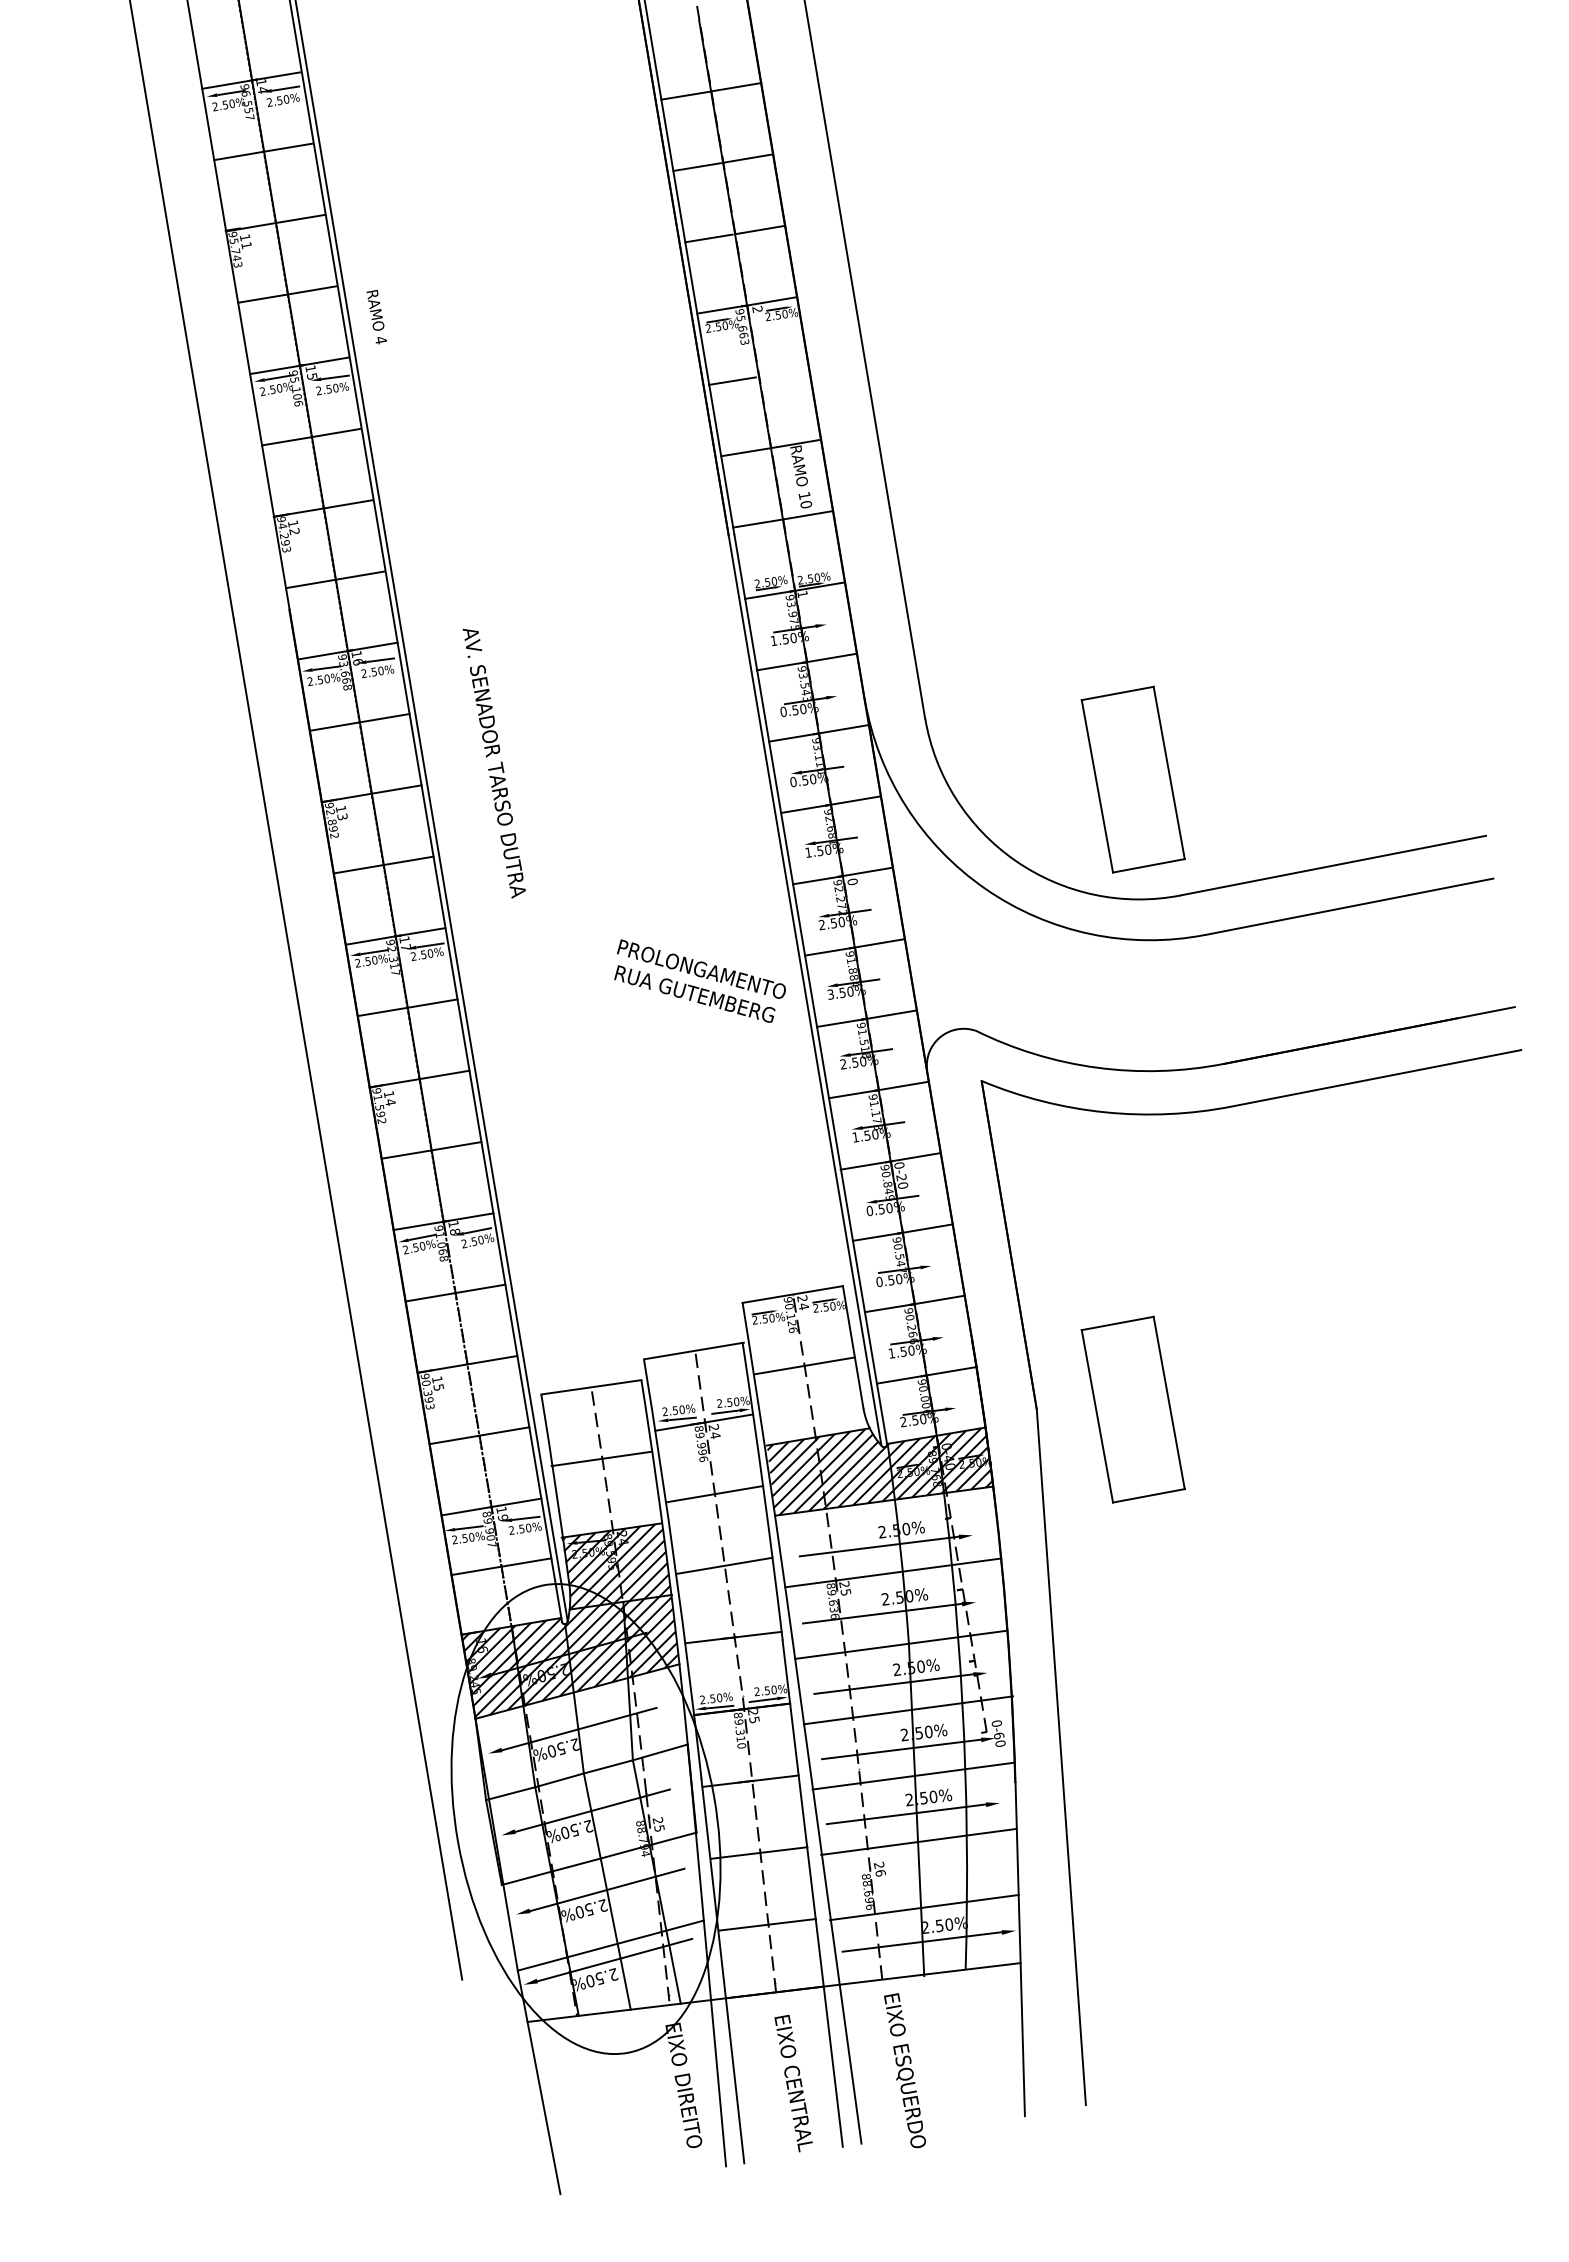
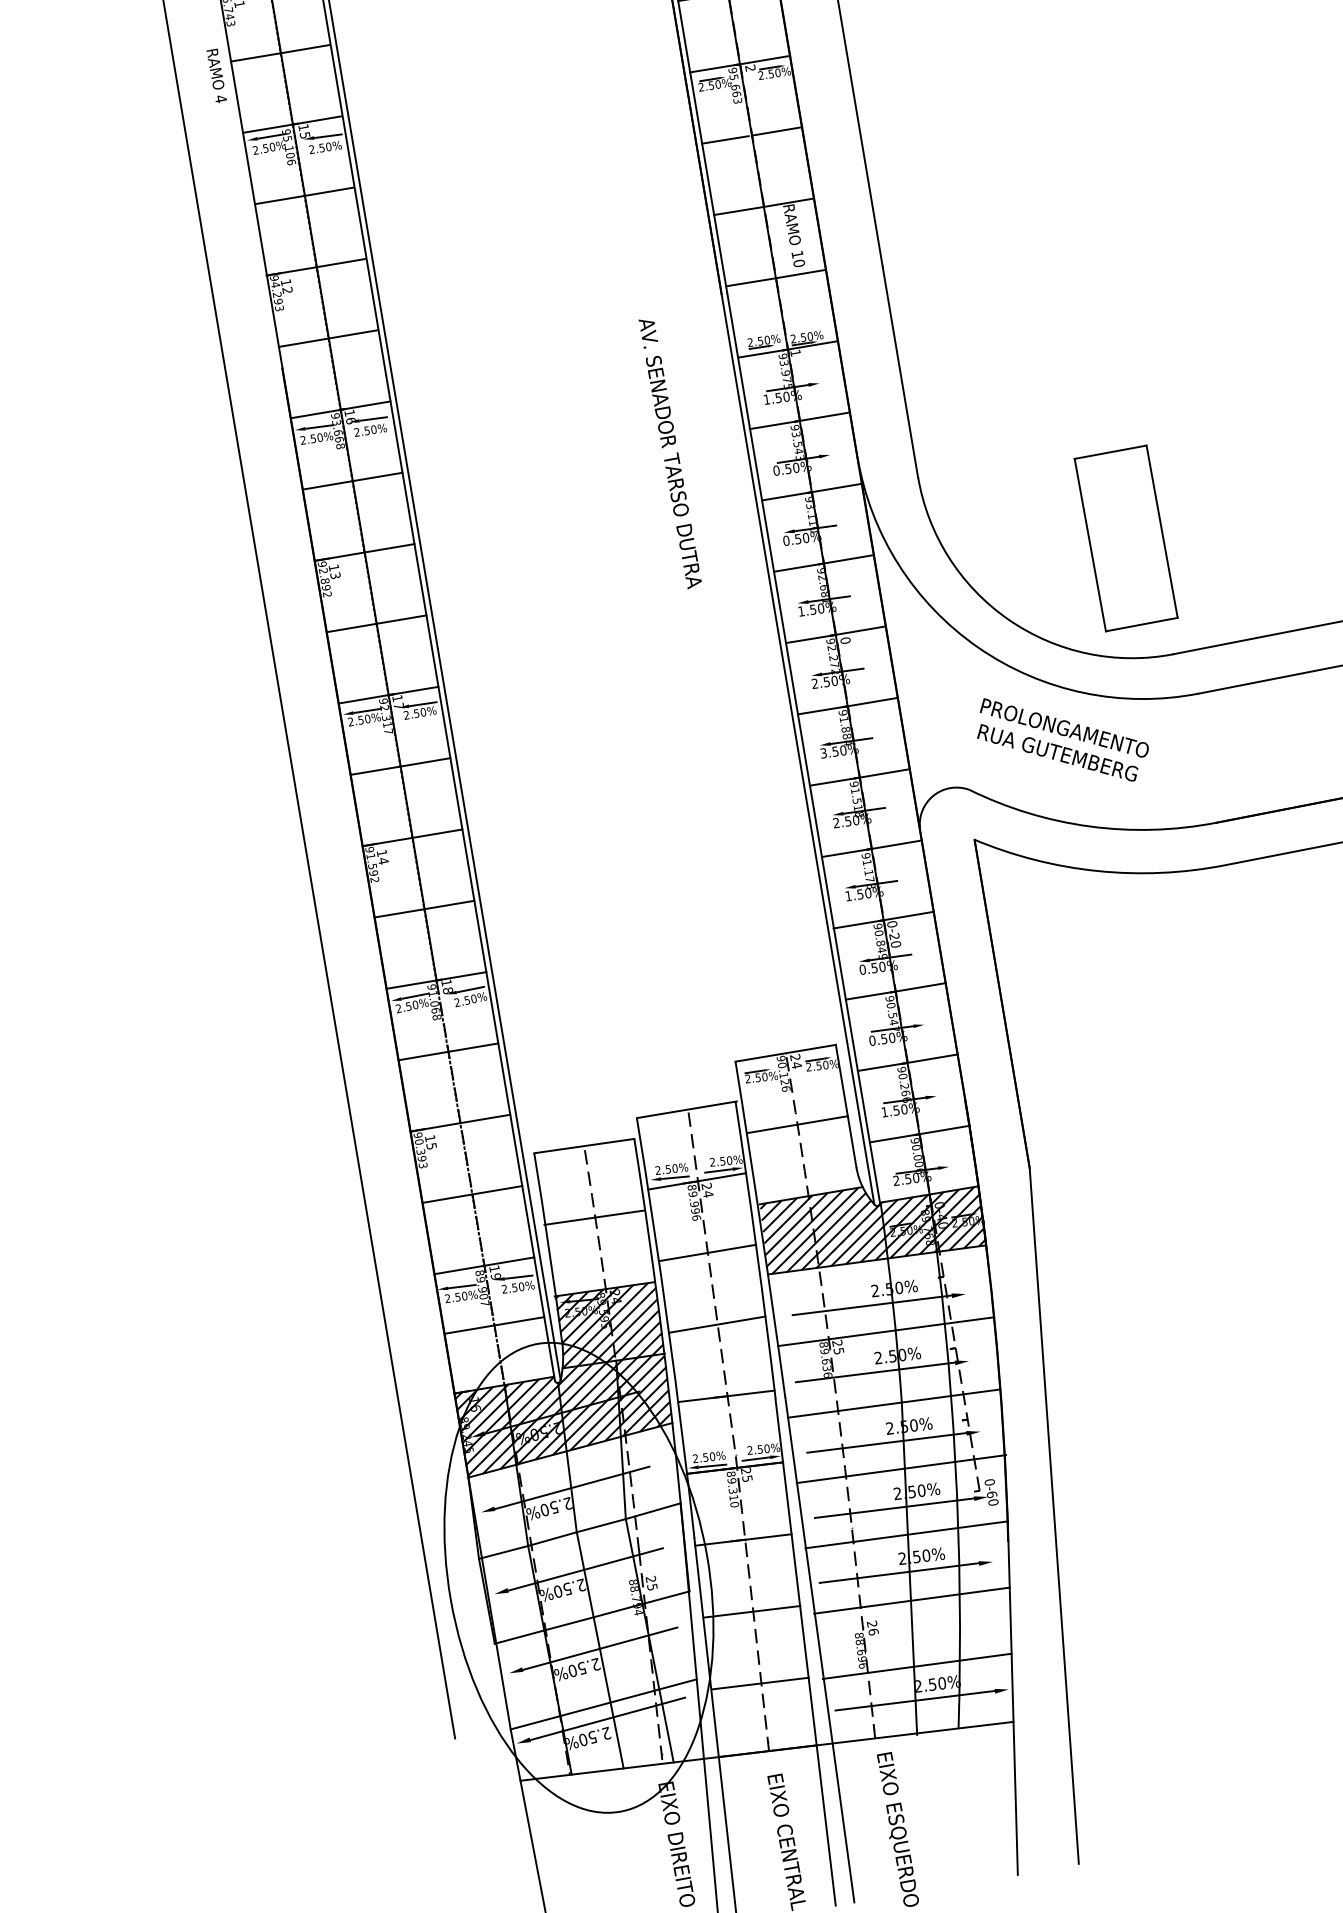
text: (376, 317) -> (216, 76), moved
line: (784, 372) -> (777, 131), added
text: (493, 763) -> (669, 454), moved
text: (699, 980) -> (1062, 739), moved
part: (1132, 1409) -> (1125, 1168), removed

